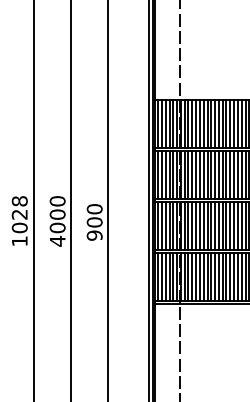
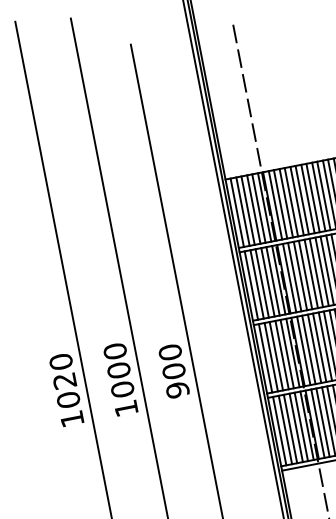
text: (19, 201) -> (60, 362), 1028 -> 1020
text: (57, 240) -> (125, 407), 4000 -> 1000

